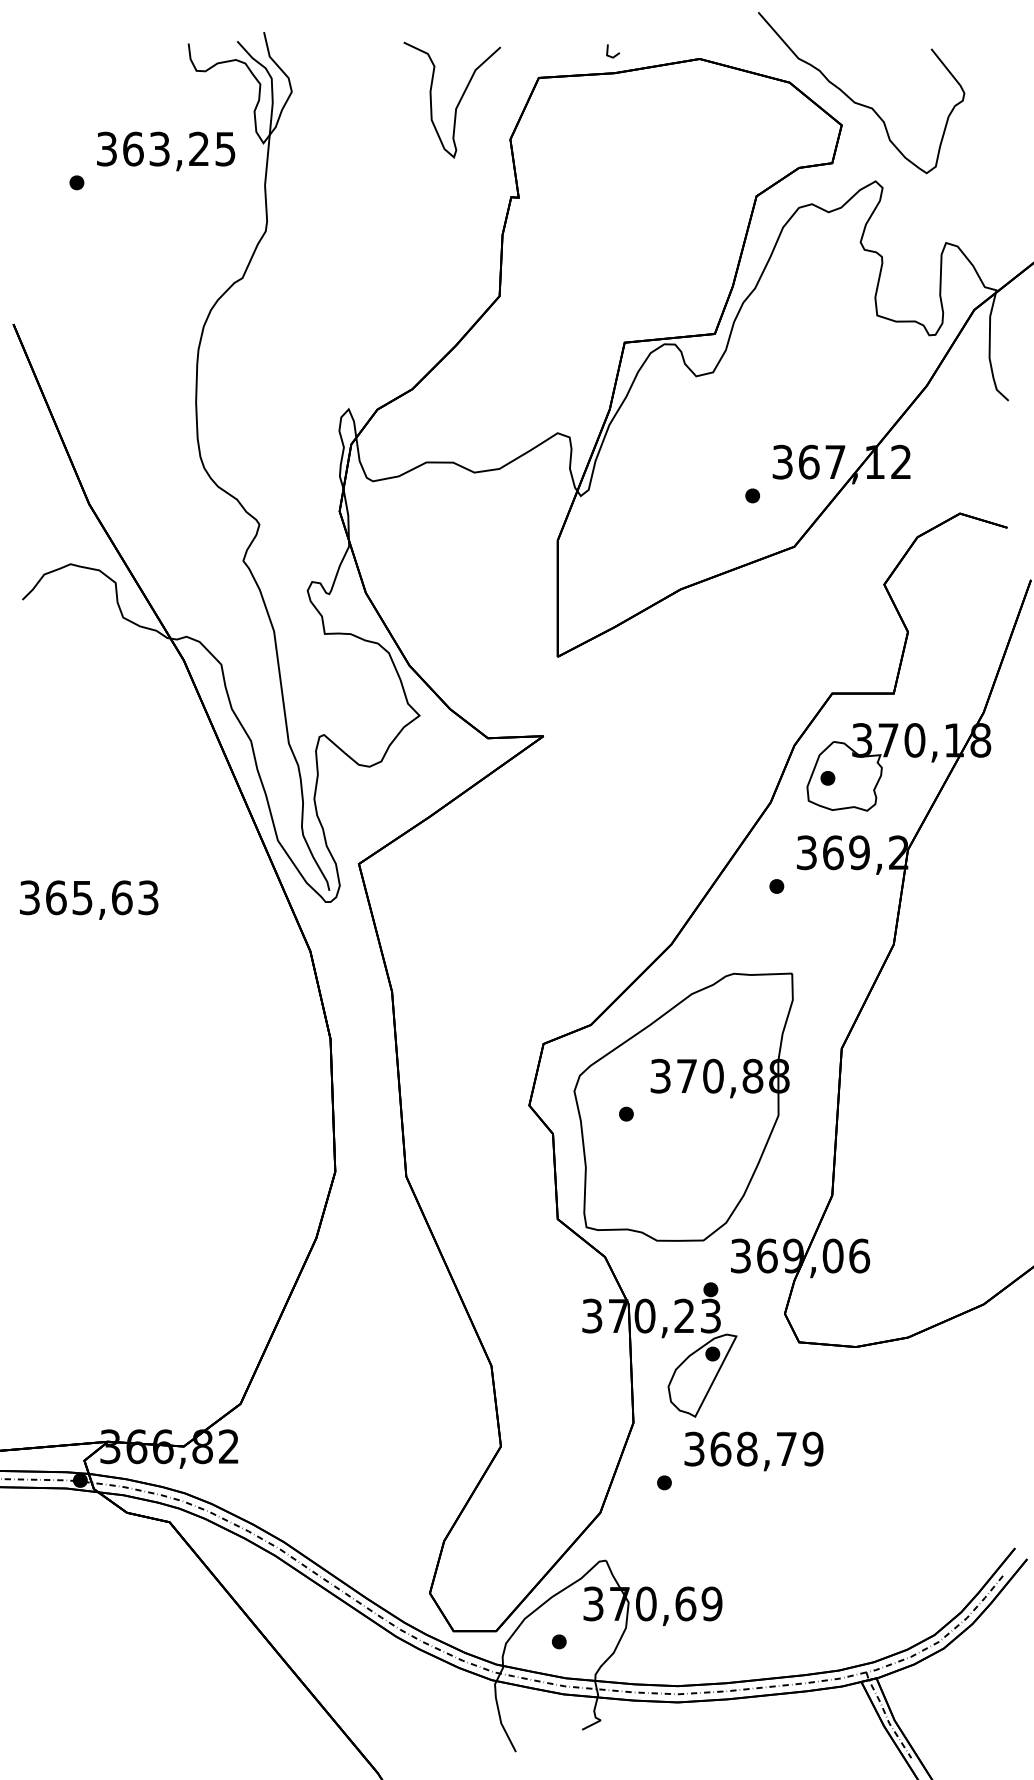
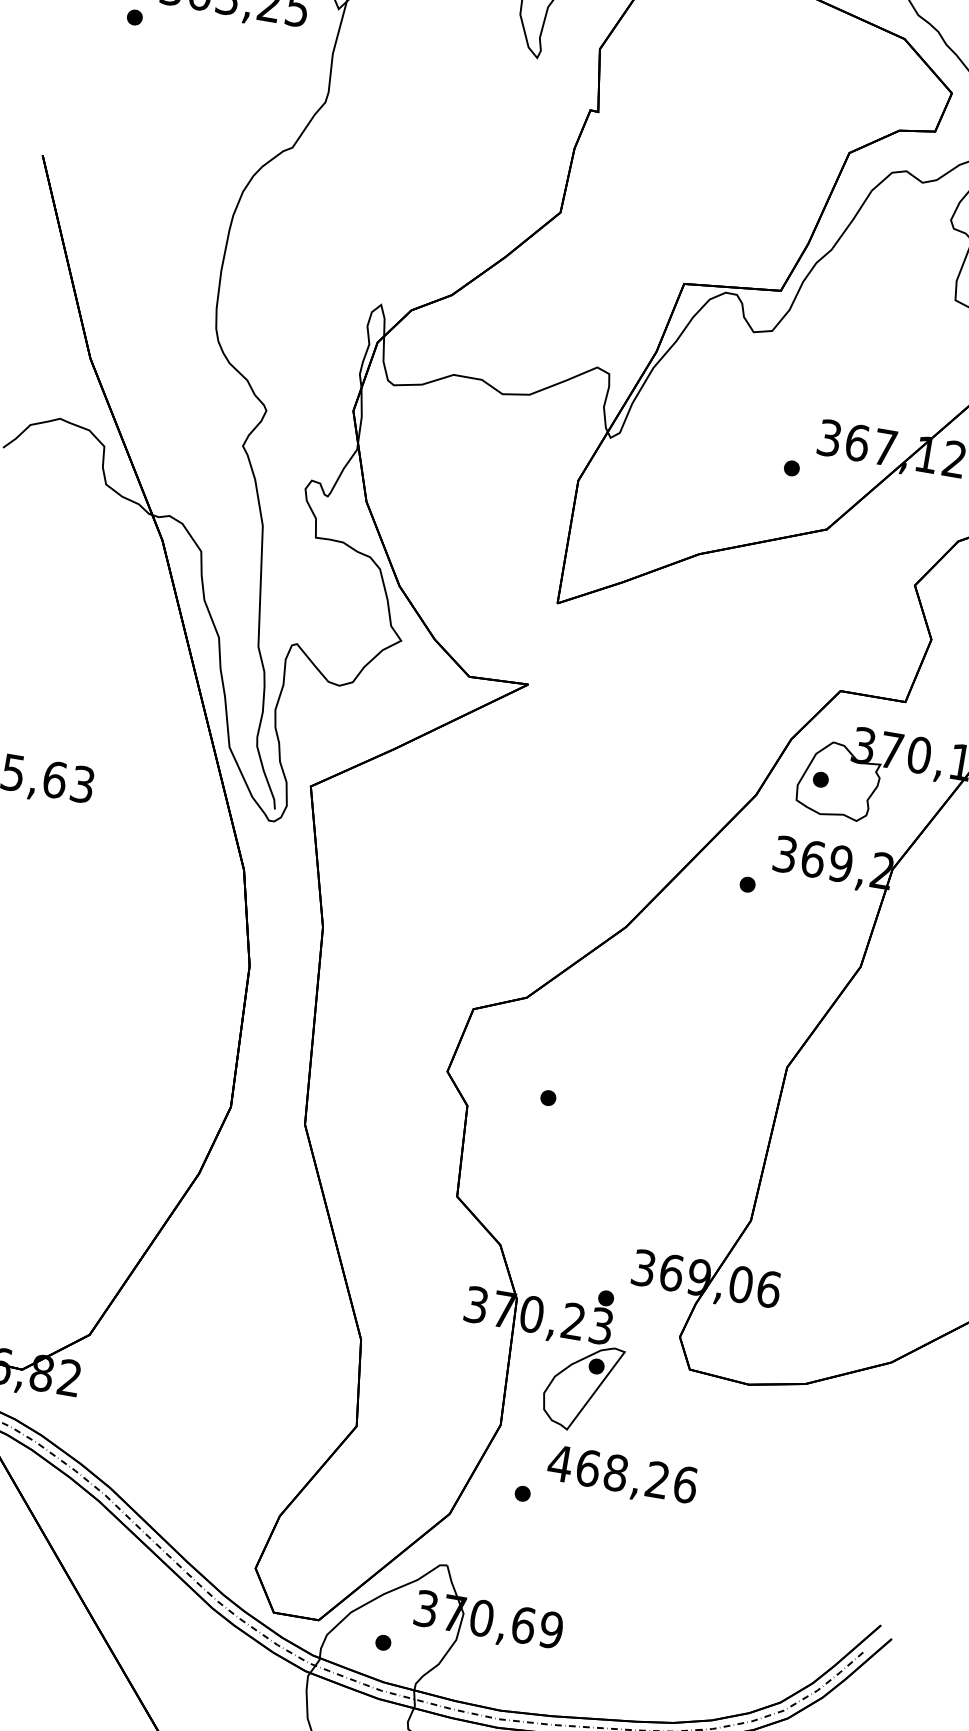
part: (683, 1106) -> (609, 1100), removed
text: (753, 1448) -> (622, 1473), 368,79 -> 468,26

